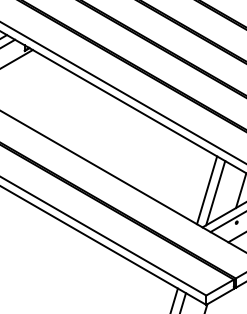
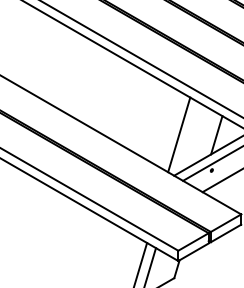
line: (215, 193) -> (188, 138), removed

